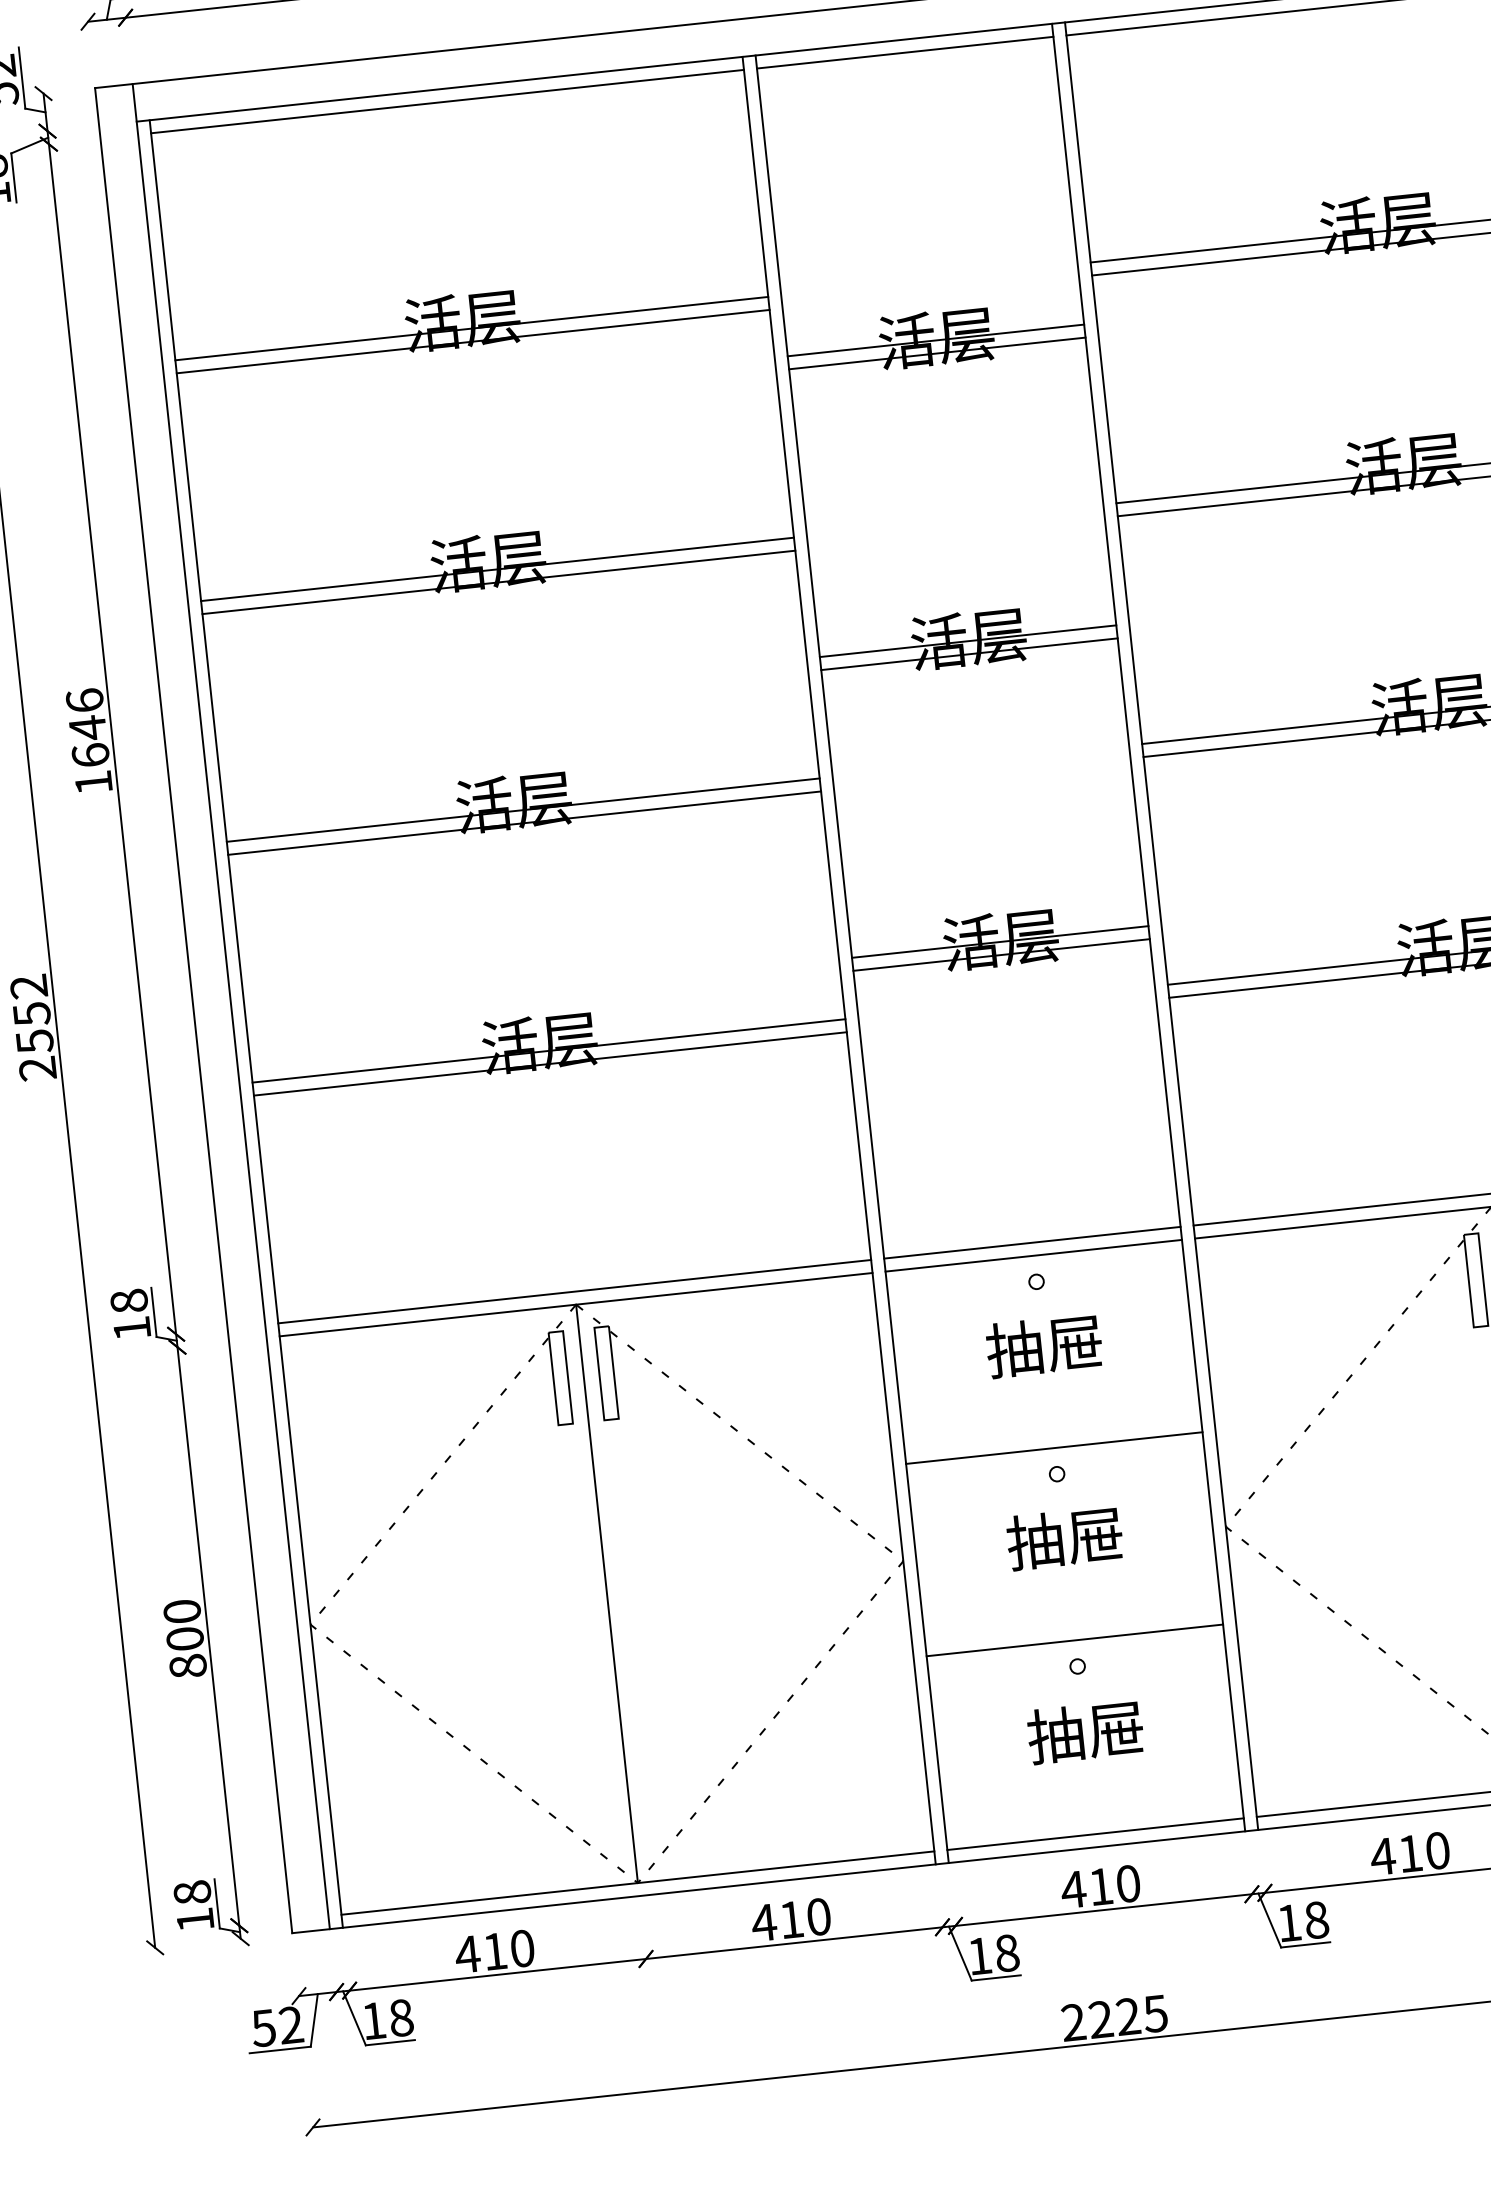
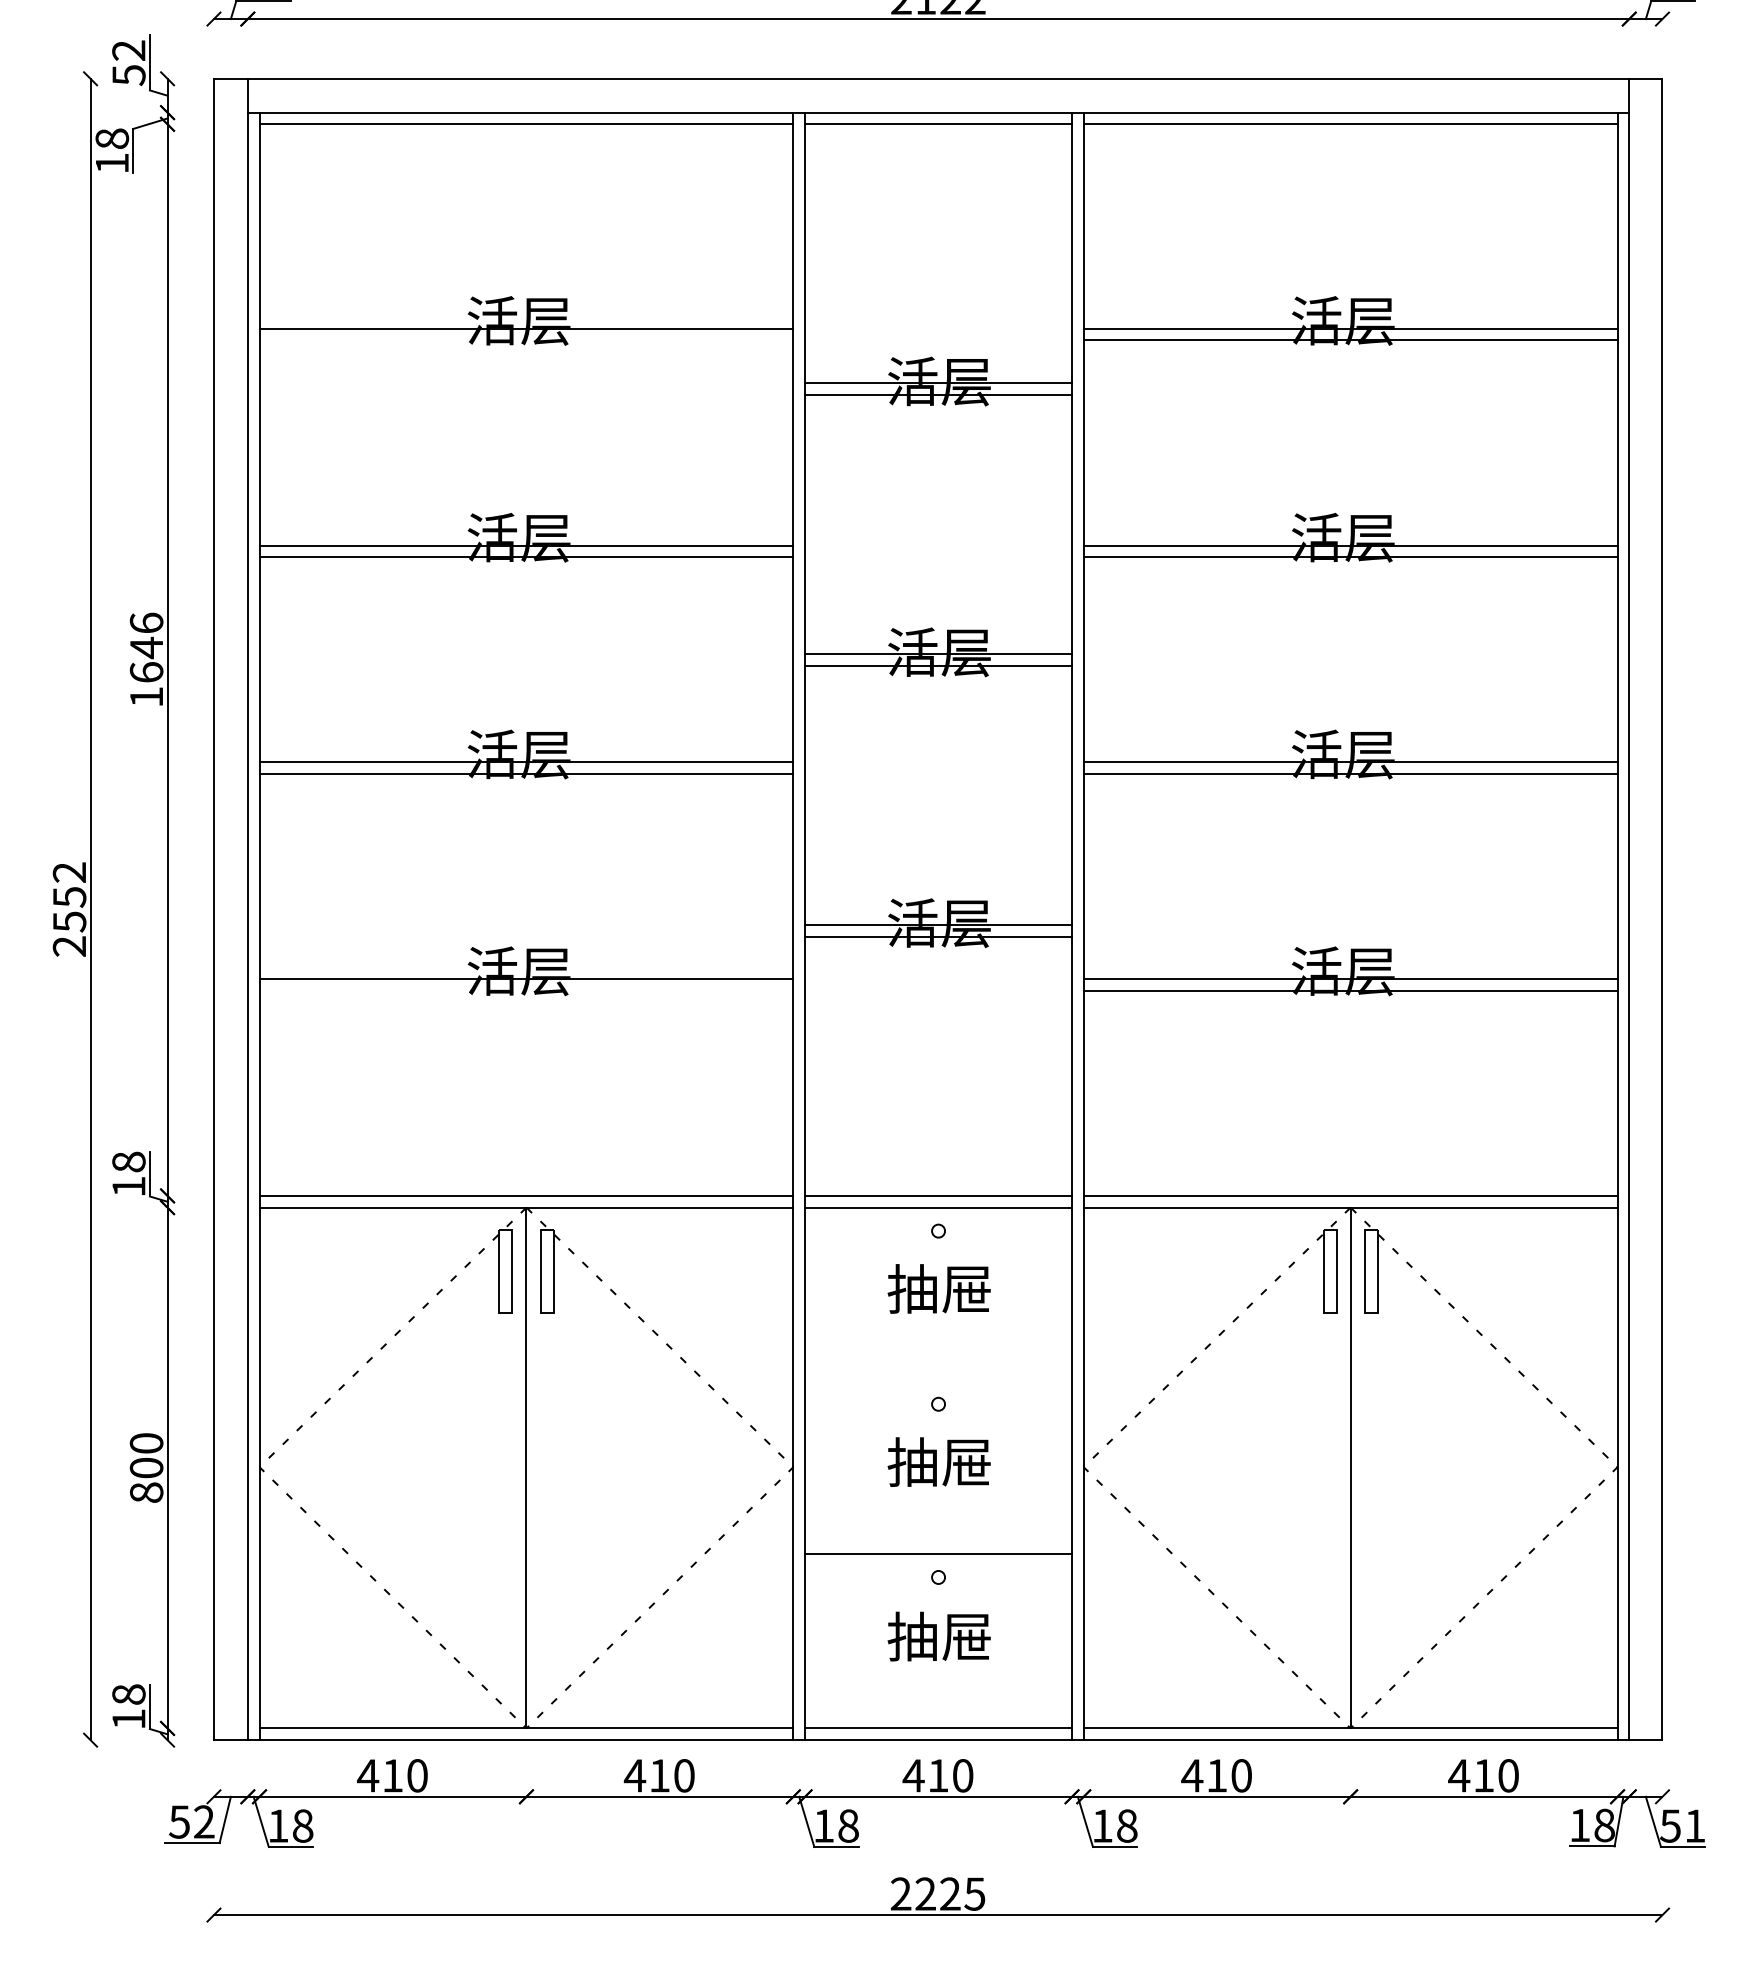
line: (473, 341) -> (526, 340), removed
line: (550, 1063) -> (526, 990), removed
line: (1054, 1447) -> (938, 1380), removed

